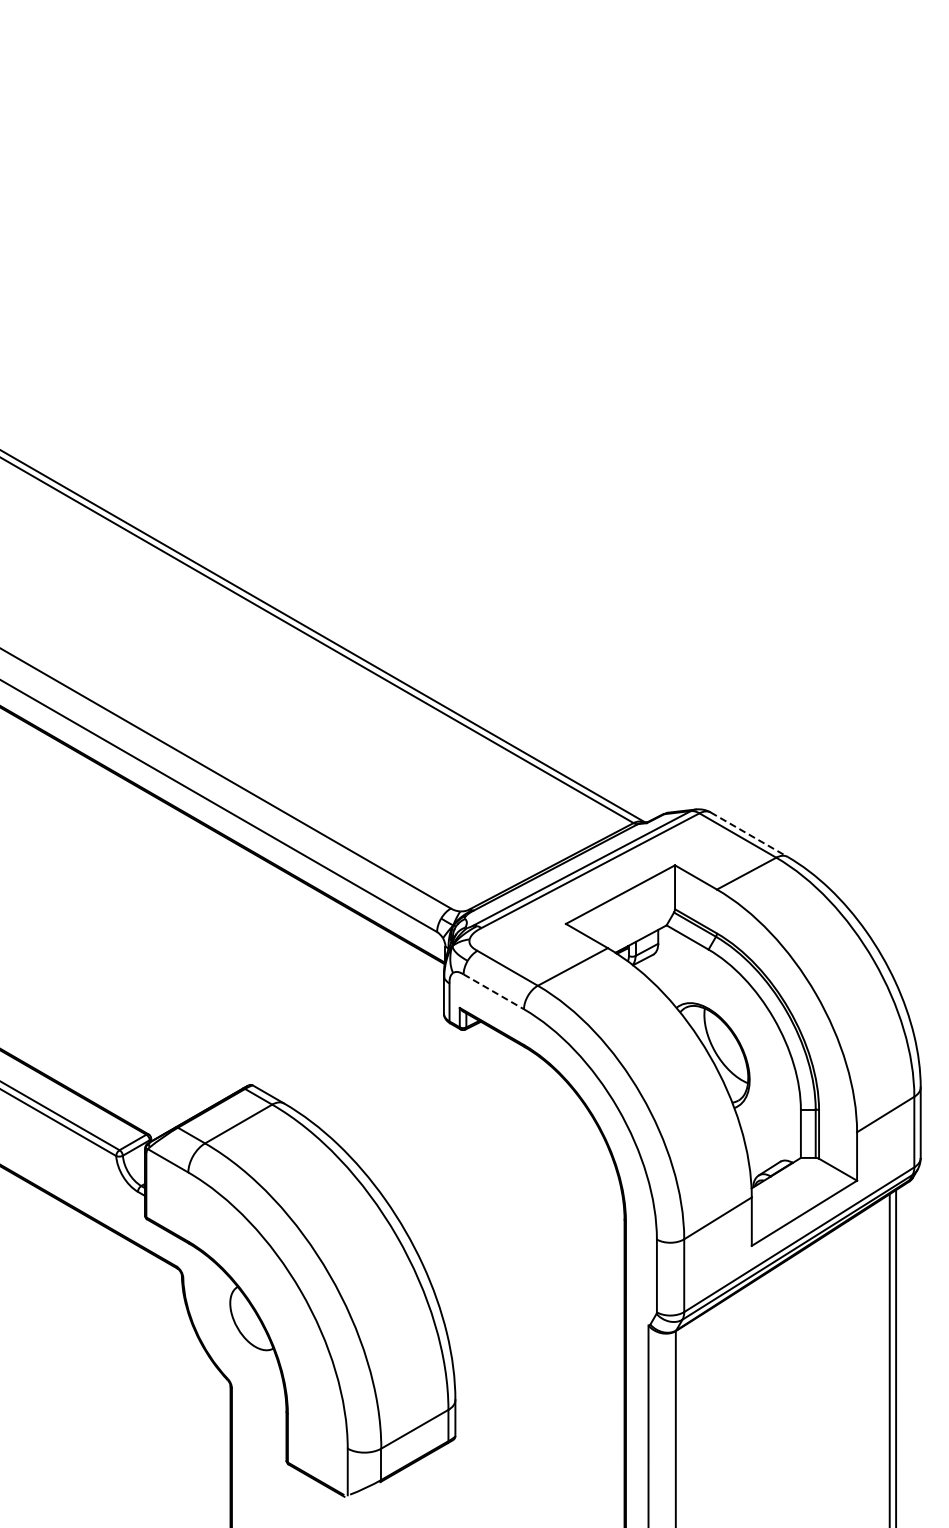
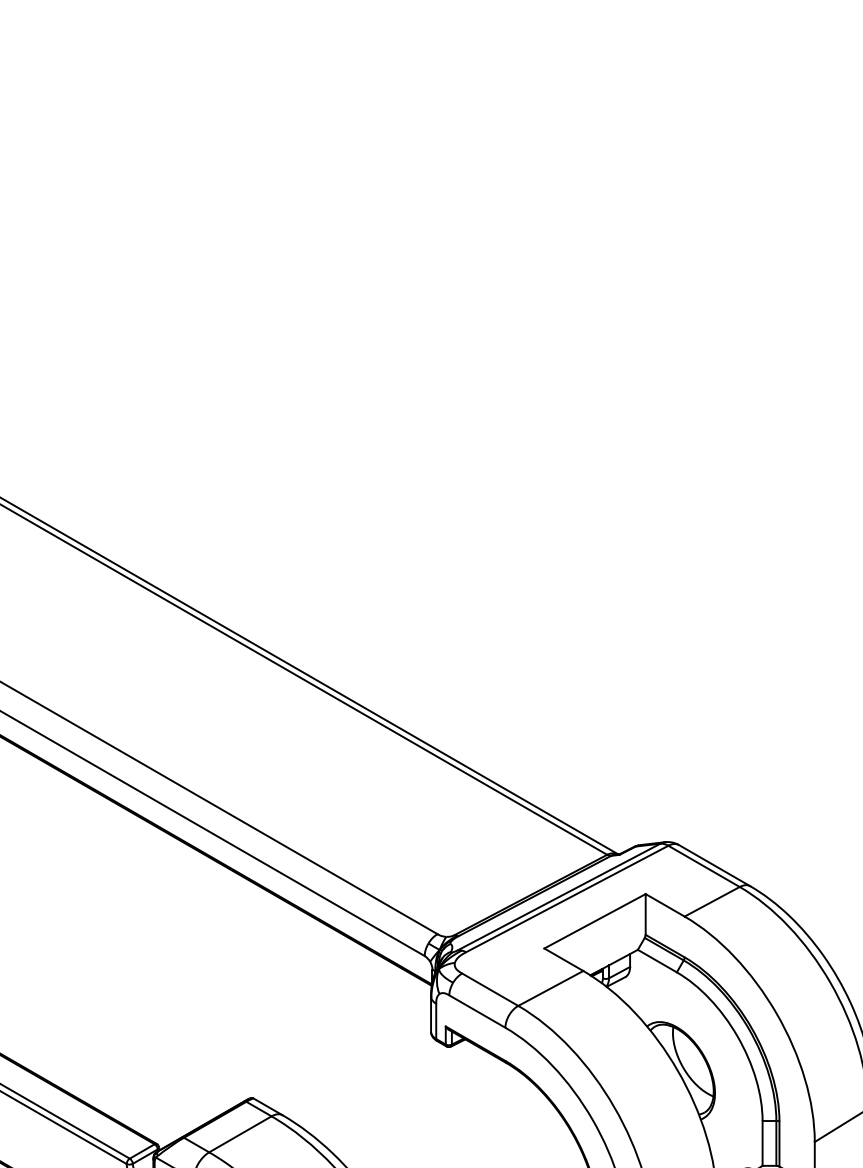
line: (749, 834) -> (714, 865), dashed -> solid
line: (493, 991) -> (477, 1011), dashed -> solid

